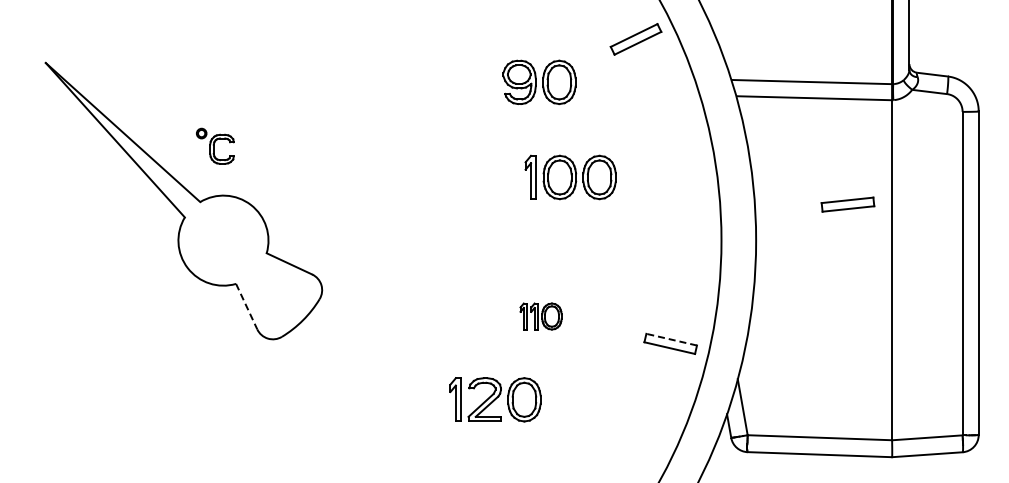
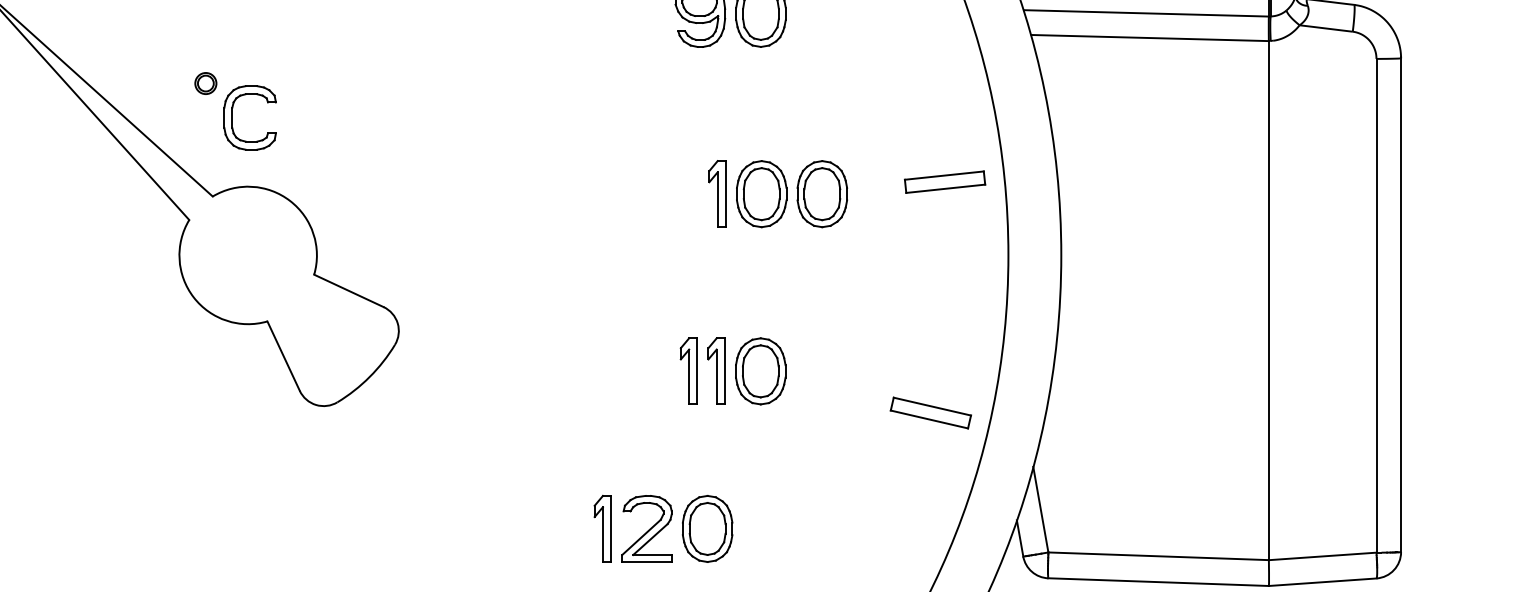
part: (215, 146) -> (236, 111), size x1.43
part: (570, 177) -> (777, 194), moved
part: (847, 204) -> (944, 181), moved
line: (246, 307) -> (283, 357), dashed -> solid
part: (540, 316) -> (732, 371), size x1.67
line: (671, 339) -> (932, 406), dashed -> solid
part: (495, 399) -> (663, 528), moved

